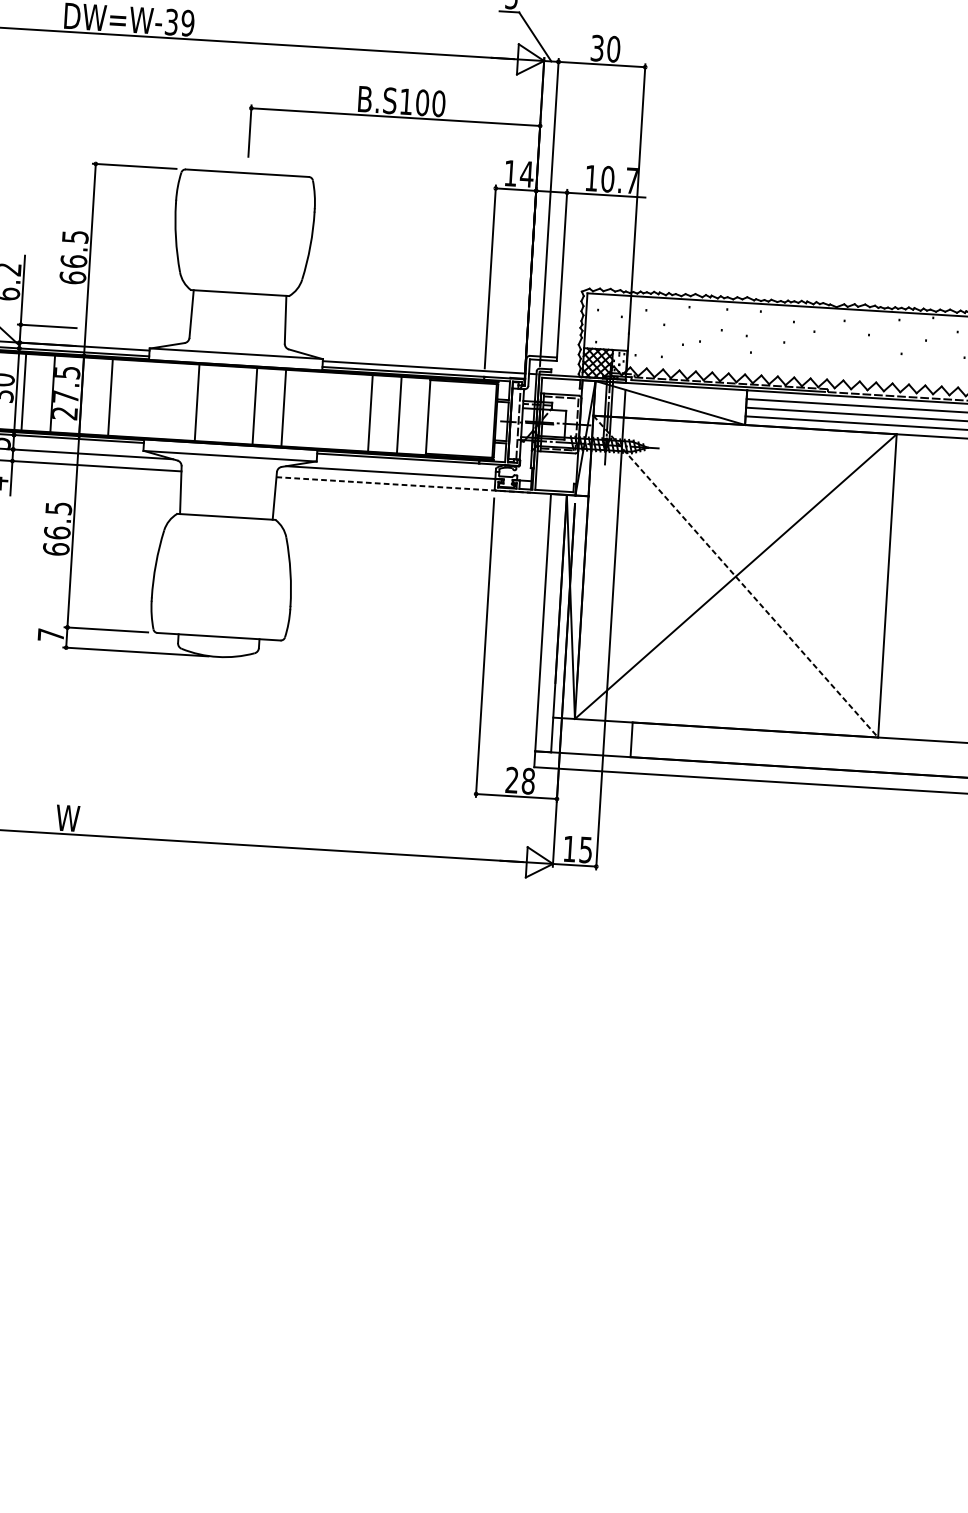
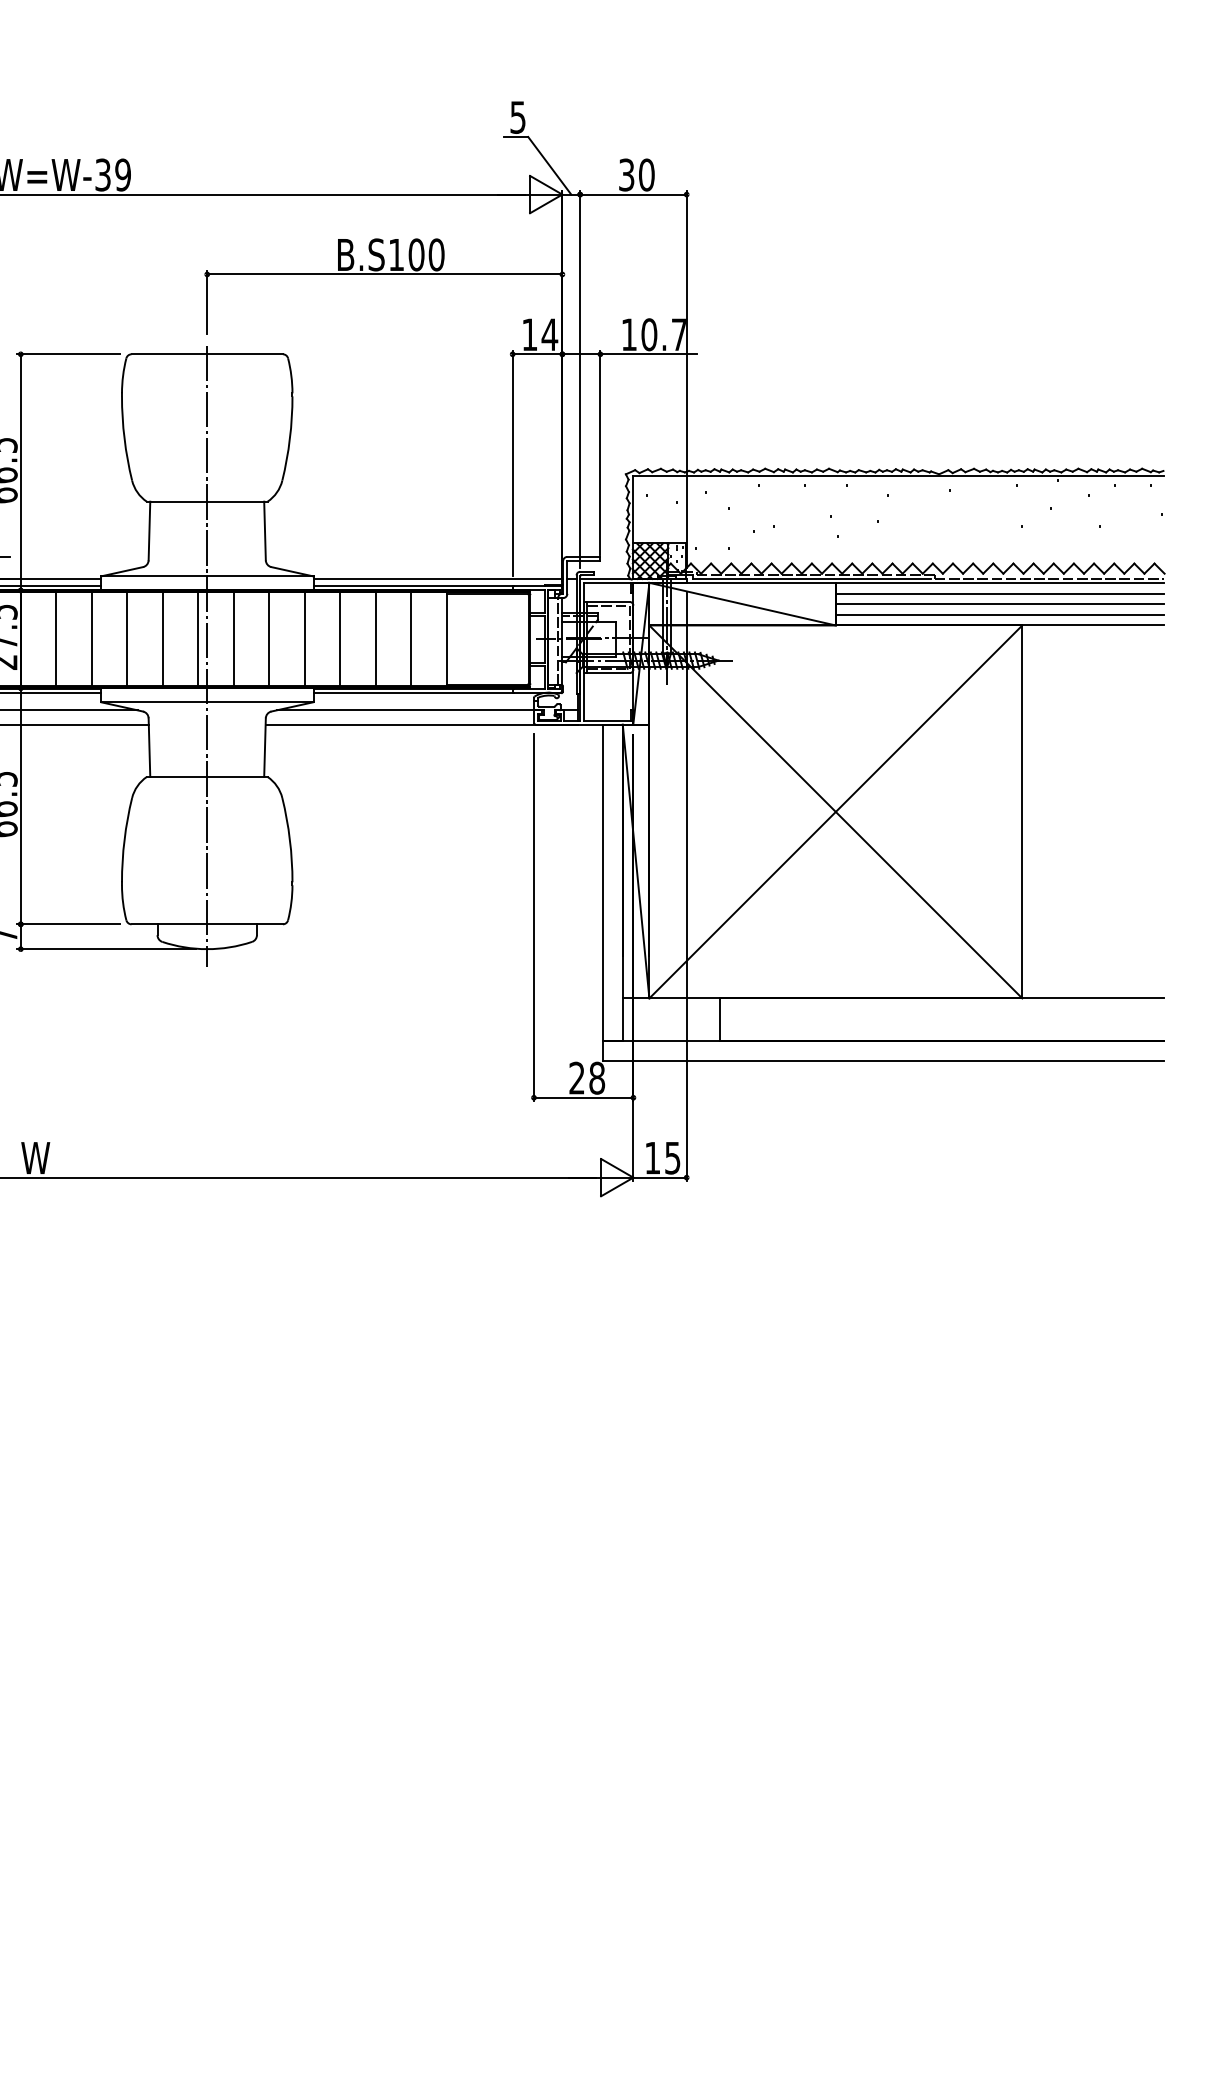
line: (139, 399) -> (91, 639), added
line: (168, 401) -> (127, 639), added
line: (226, 404) -> (198, 639), added
line: (312, 409) -> (304, 639), added
line: (341, 411) -> (340, 639), added
line: (232, 418) -> (207, 655), added
line: (404, 484) -> (422, 724), dashed -> solid
line: (735, 576) -> (835, 811), dashed -> solid

